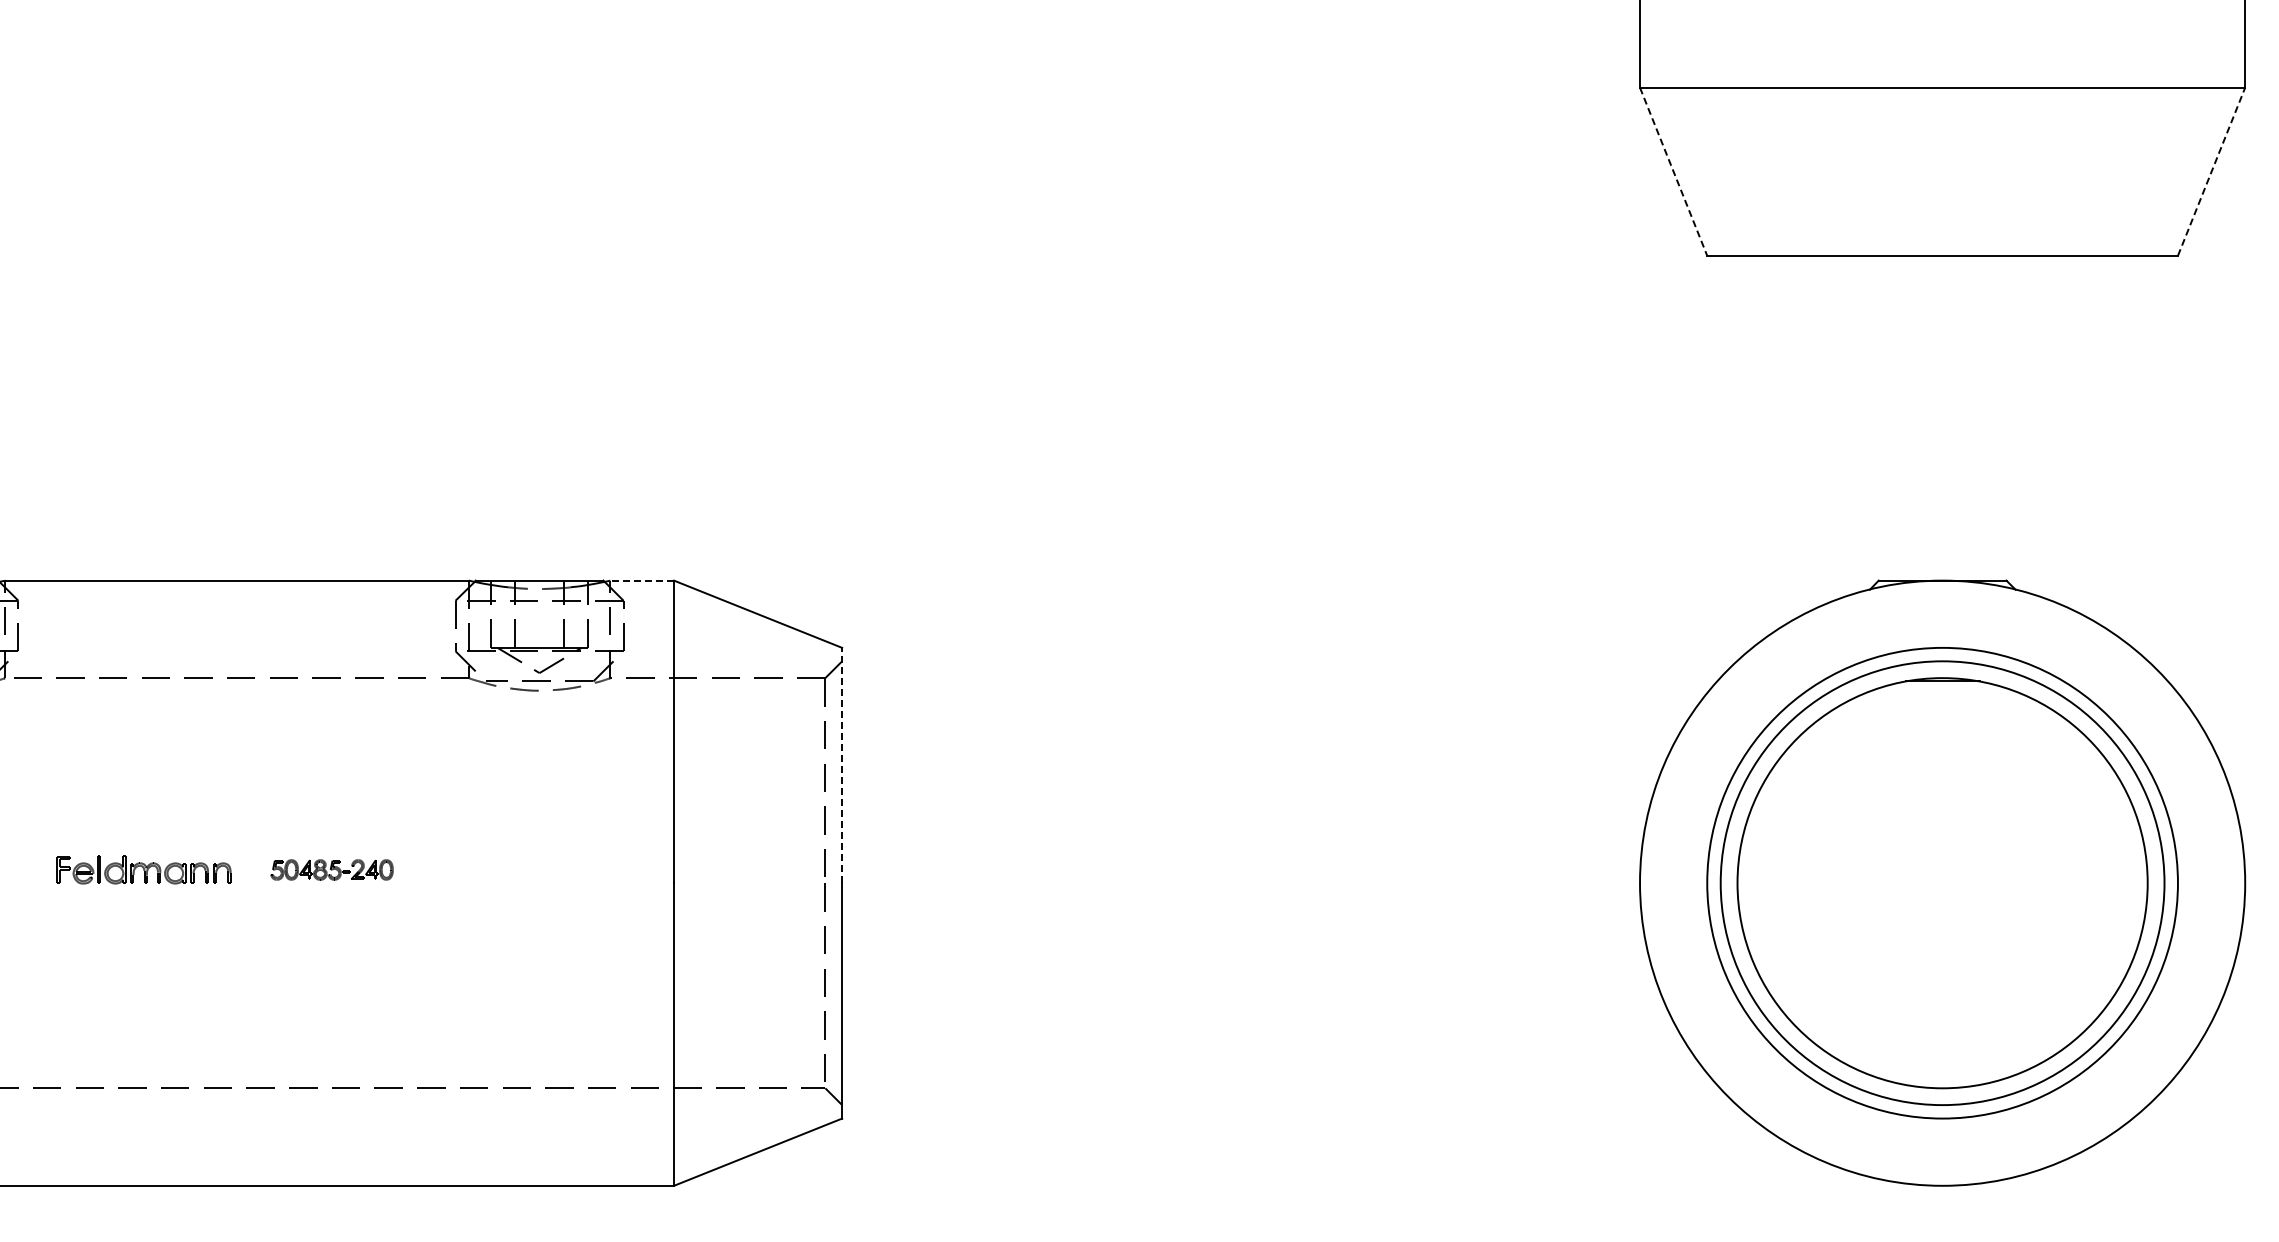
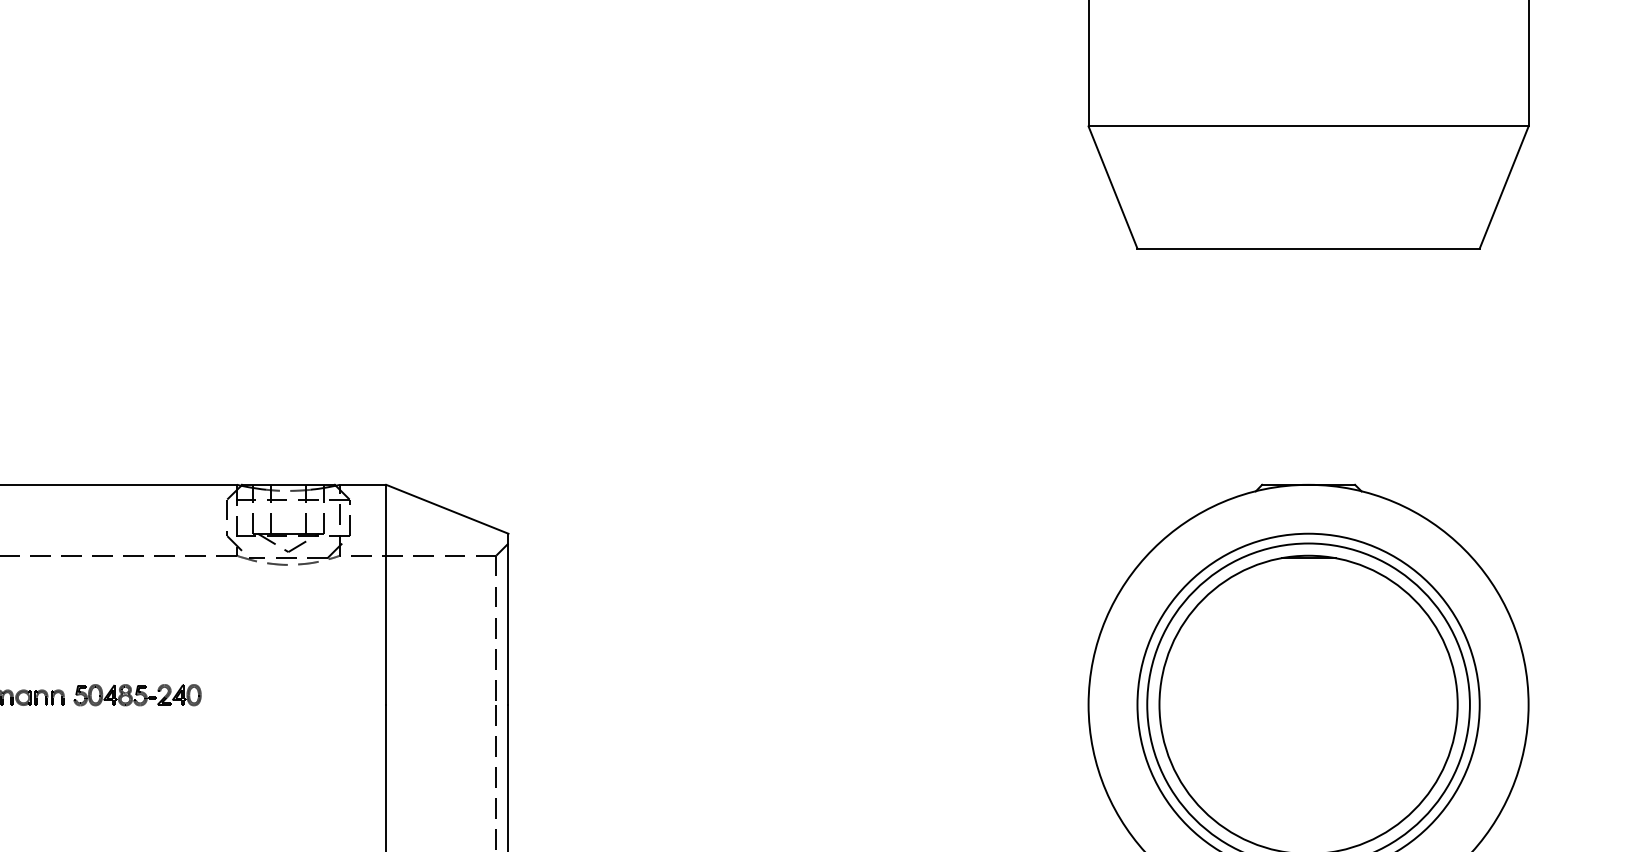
line: (1673, 171) -> (1112, 187), dashed -> solid
line: (2211, 171) -> (1504, 187), dashed -> solid
line: (642, 580) -> (363, 484), dashed -> solid
line: (842, 765) -> (508, 619), dashed -> solid
part: (331, 869) -> (137, 694), size x1.43

